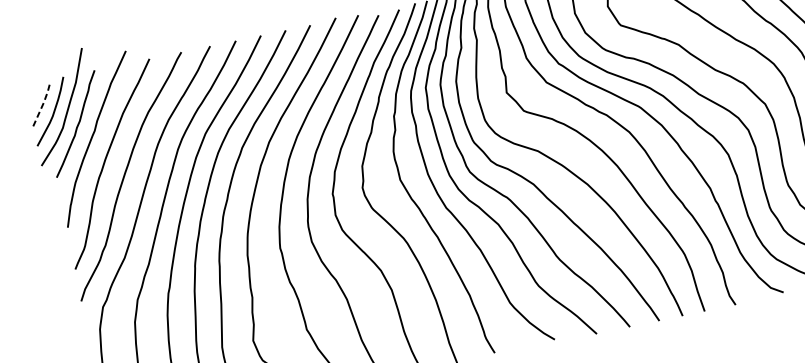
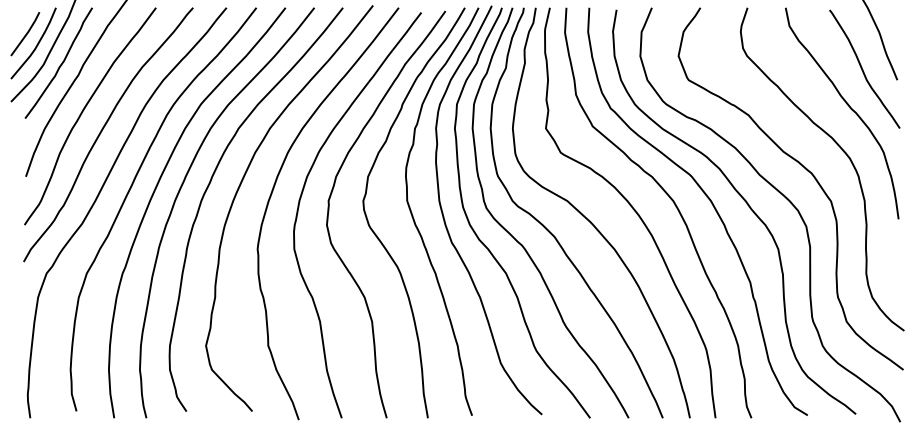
line: (43, 104) -> (27, 33), dashed -> solid

